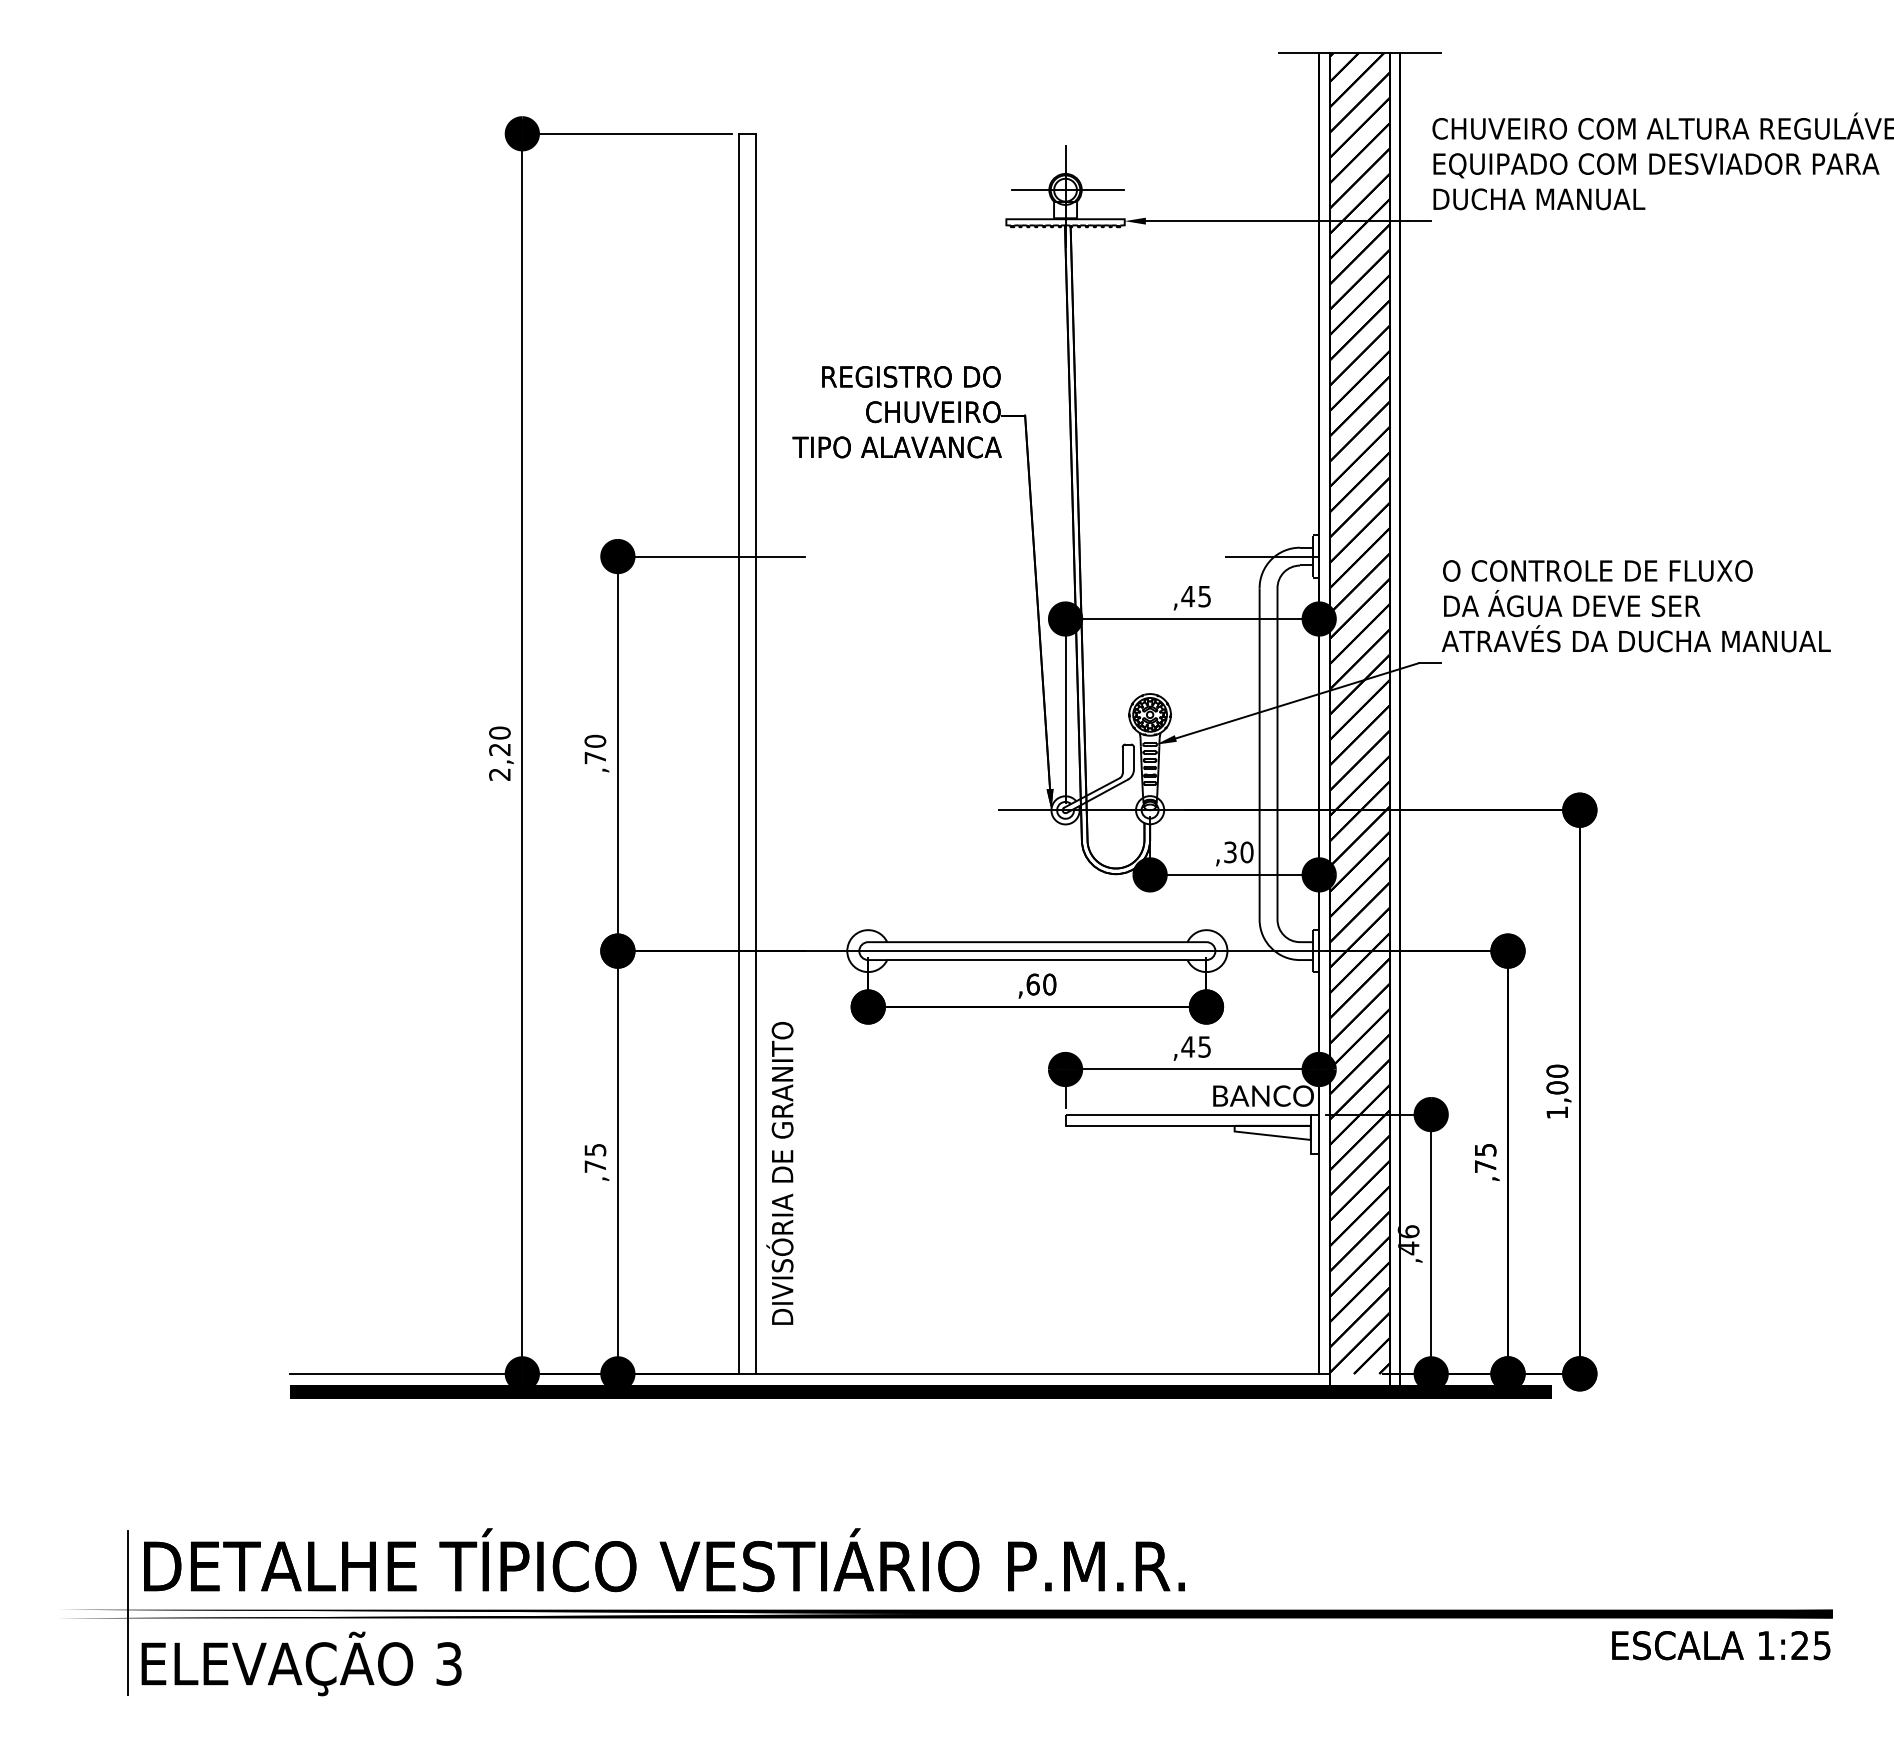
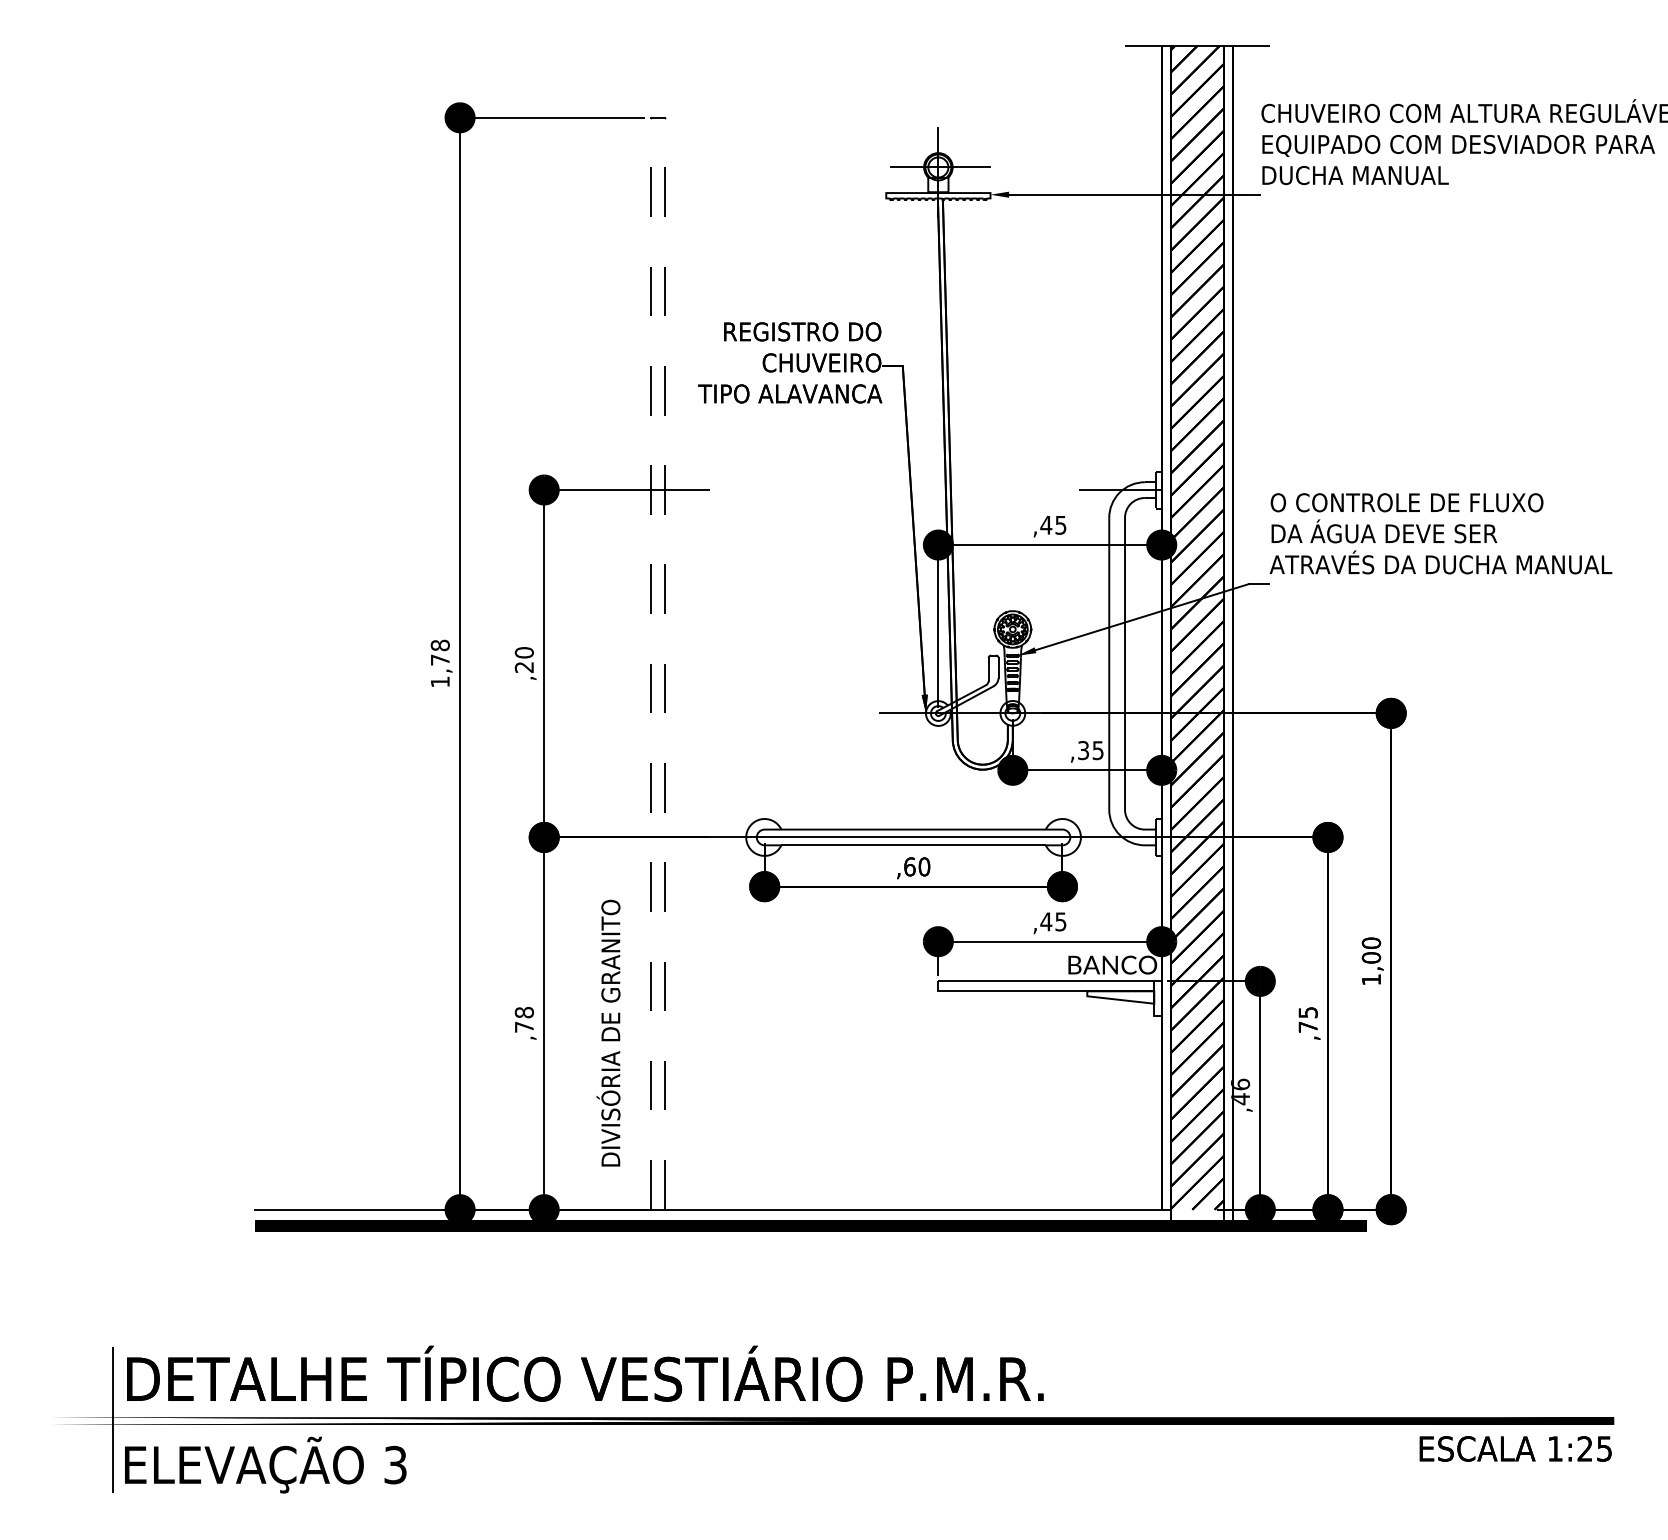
text: (499, 753) -> (439, 663), 2,20 -> 1,78
line: (738, 753) -> (650, 663), solid -> dashed
line: (755, 753) -> (665, 663), solid -> dashed
text: (594, 758) -> (523, 667), ,70 -> ,20
text: (1246, 852) -> (1097, 750), ,30 -> ,35
text: (595, 1149) -> (524, 1012), ,75 -> ,78
text: (779, 1173) -> (608, 1033), moved

